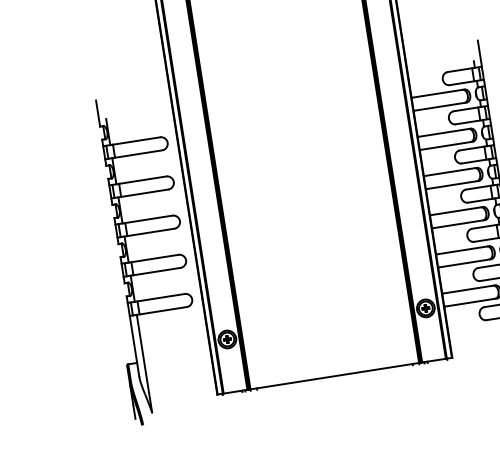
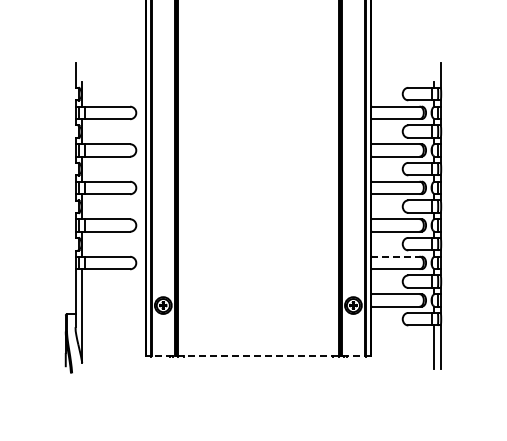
line: (462, 250) -> (396, 256), solid -> dashed
line: (334, 376) -> (258, 355), solid -> dashed

